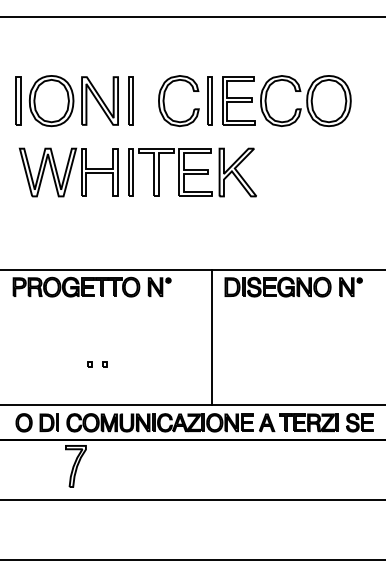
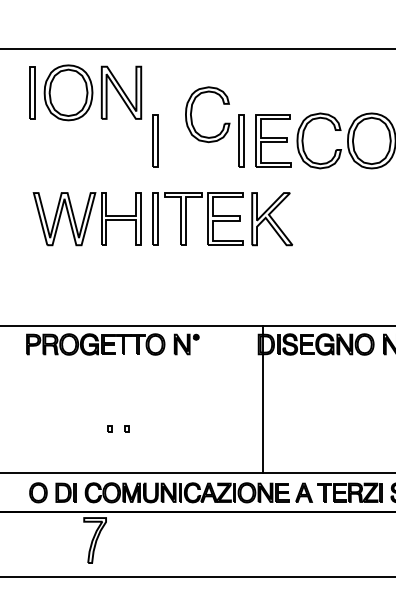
part: (165, 95) -> (193, 108), moved
part: (66, 101) -> (84, 93), moved
line: (211, 337) -> (263, 399), moved

